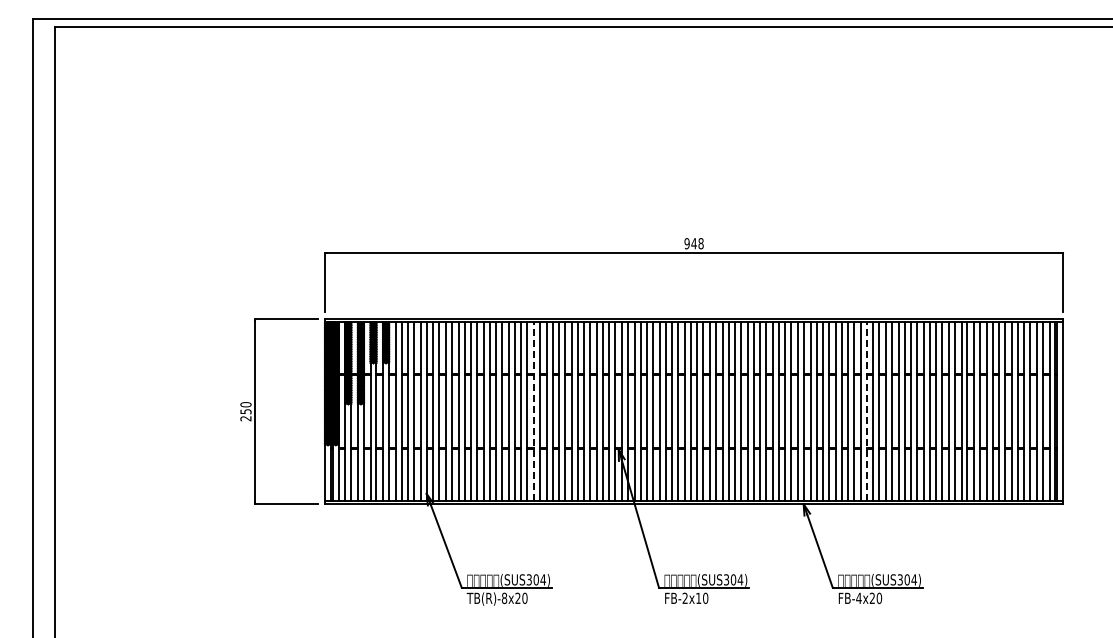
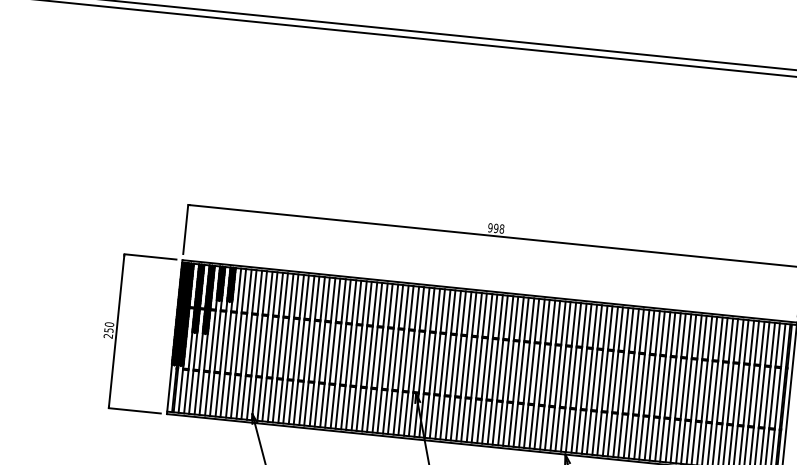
text: (693, 243) -> (495, 228), 948 -> 998
line: (534, 411) -> (349, 354), dashed -> solid
line: (866, 411) -> (625, 382), dashed -> solid

